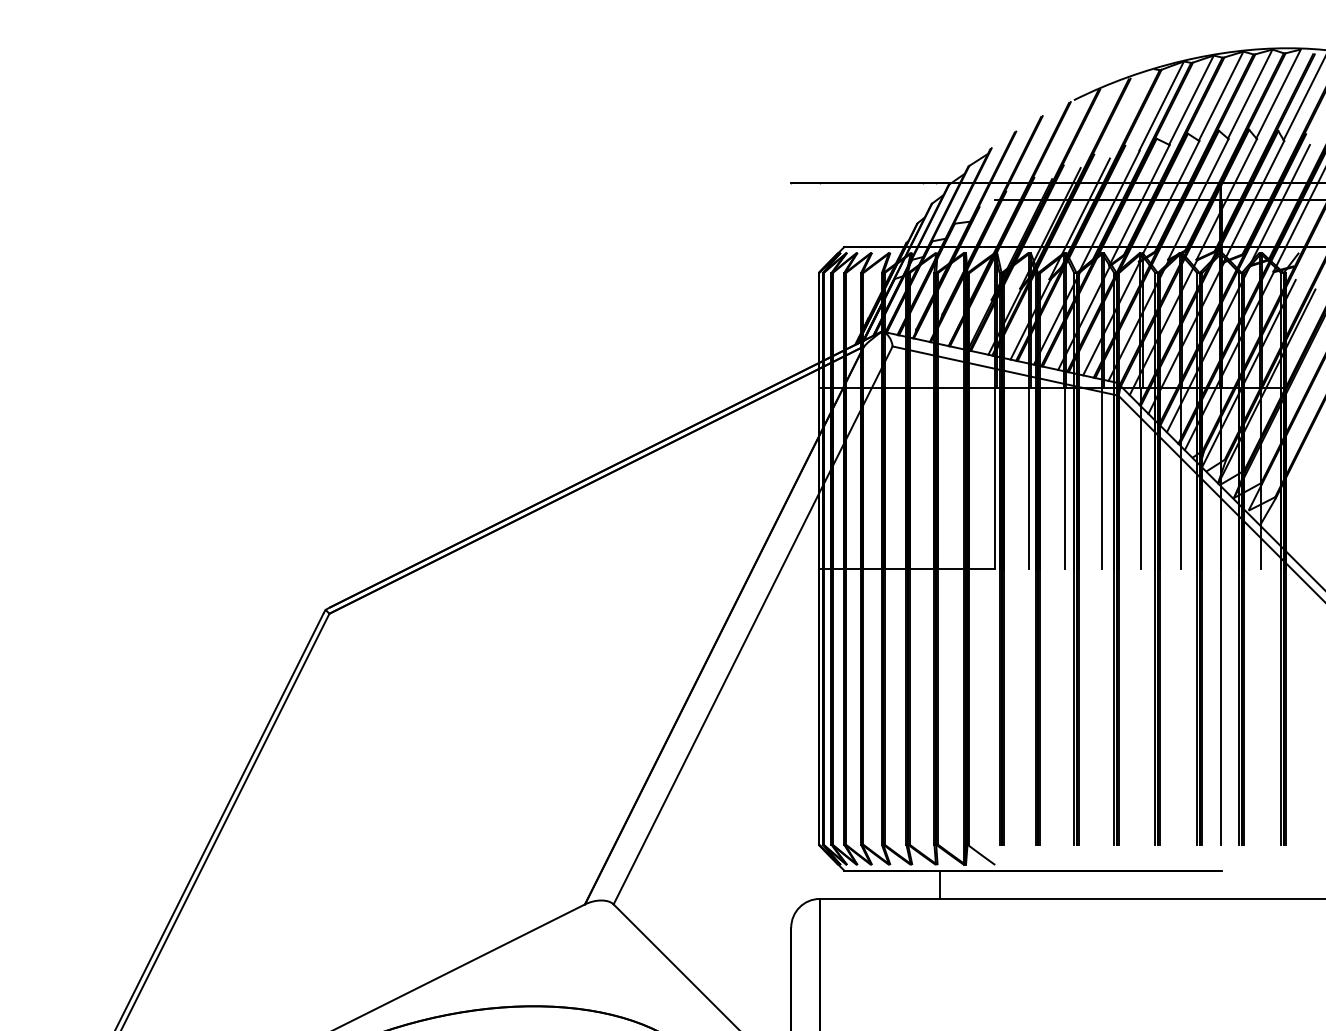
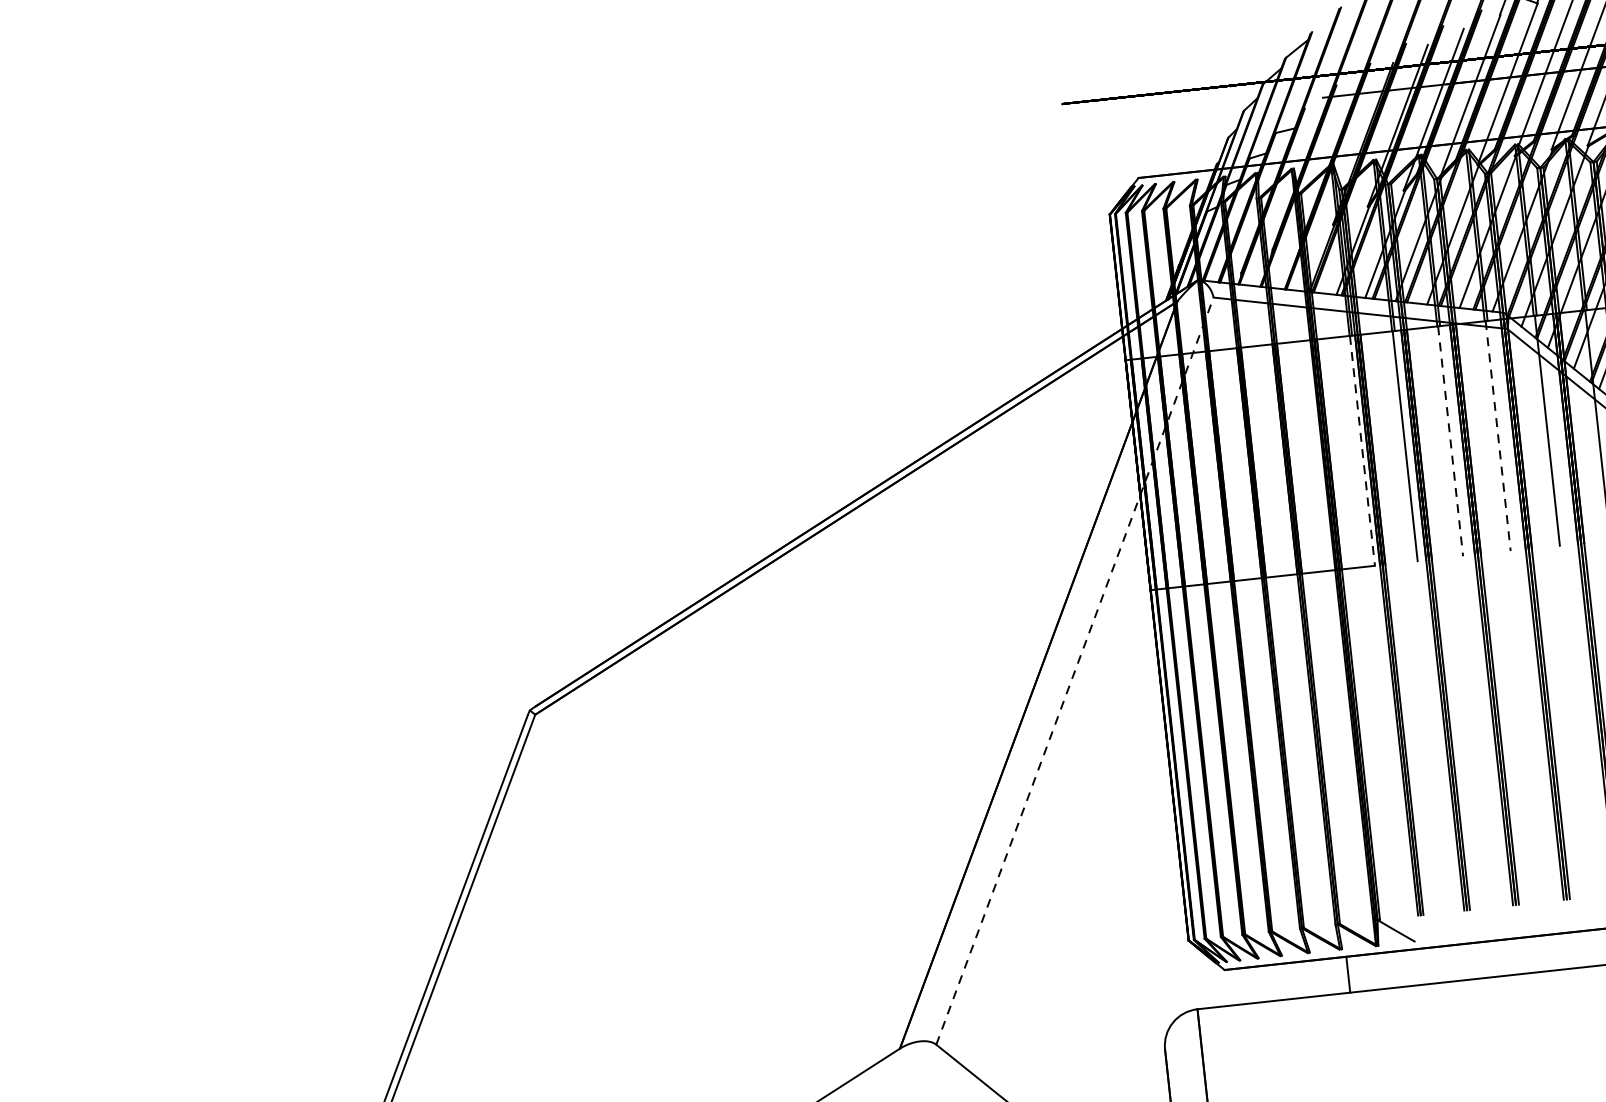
line: (995, 478) -> (1362, 451), solid -> dashed
line: (1064, 478) -> (1450, 441), solid -> dashed
line: (1102, 478) -> (1498, 436), solid -> dashed
line: (753, 625) -> (1075, 671), solid -> dashed

